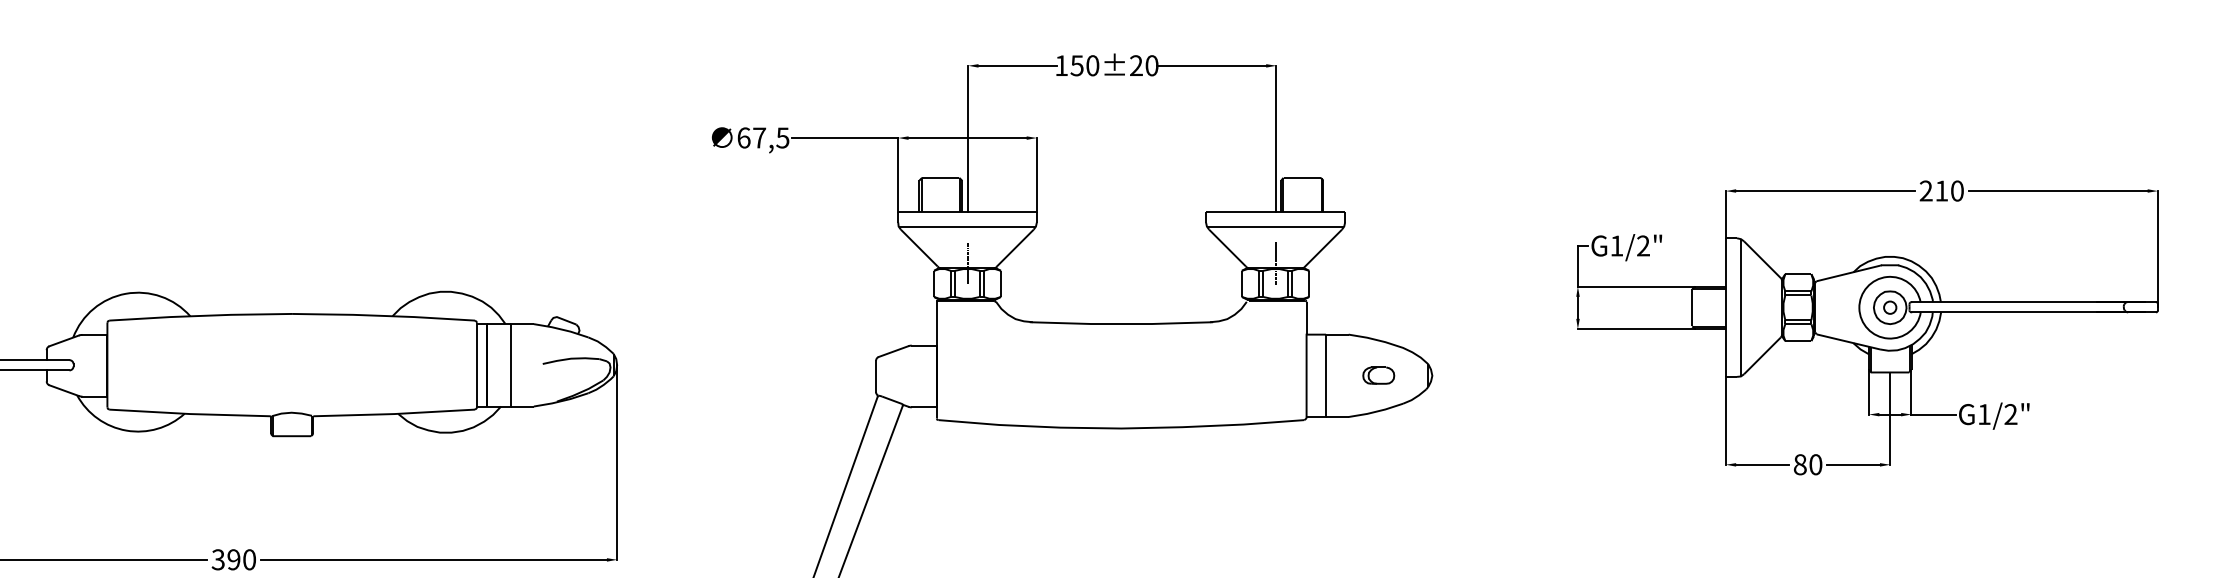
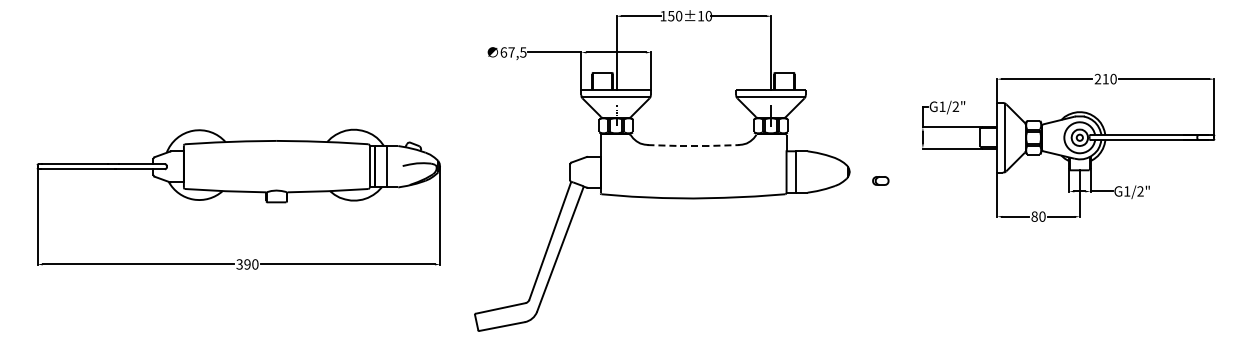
text: (1137, 64) -> (701, 15), 150±20 -> 150±10
line: (1123, 323) -> (694, 145), solid -> dashed
part: (1378, 374) -> (880, 180), moved

